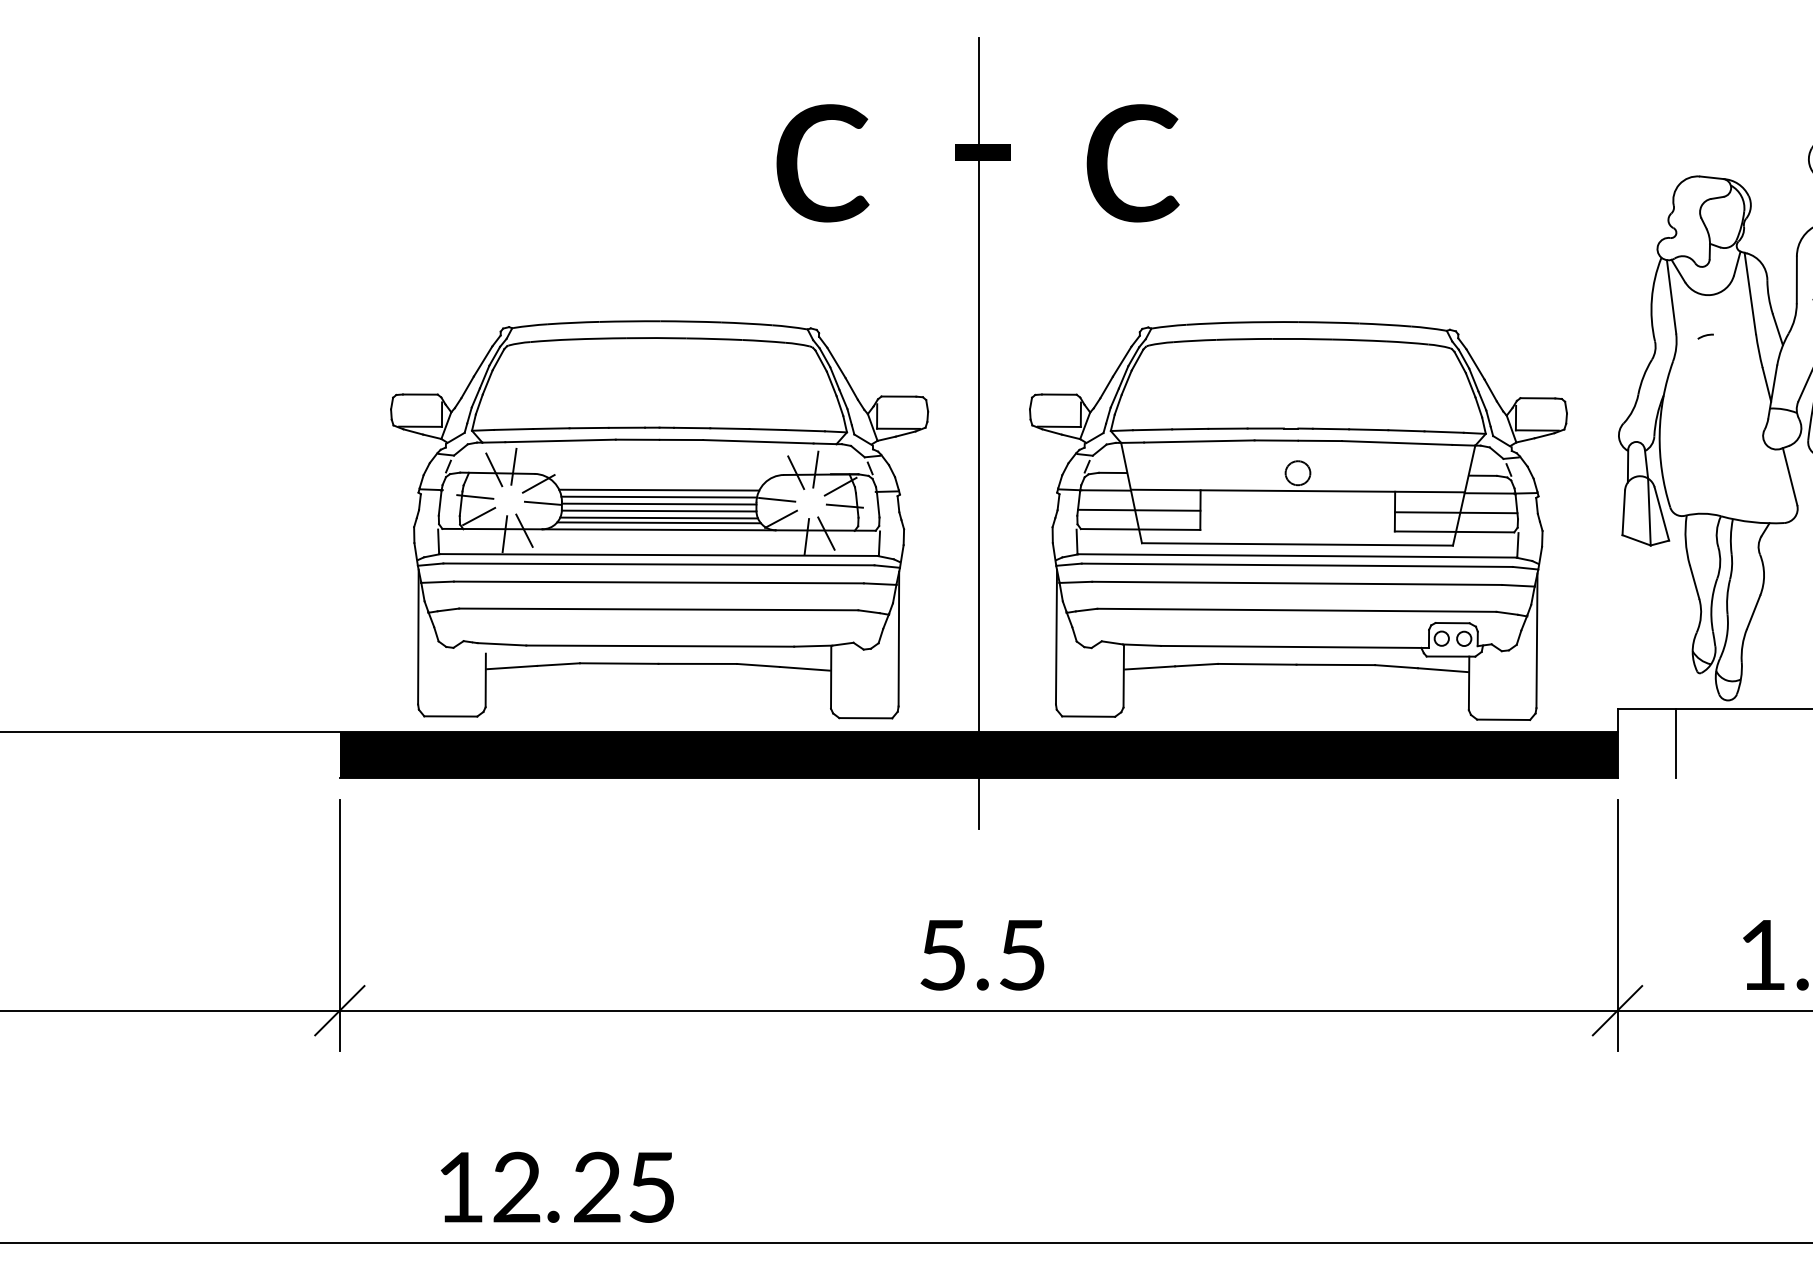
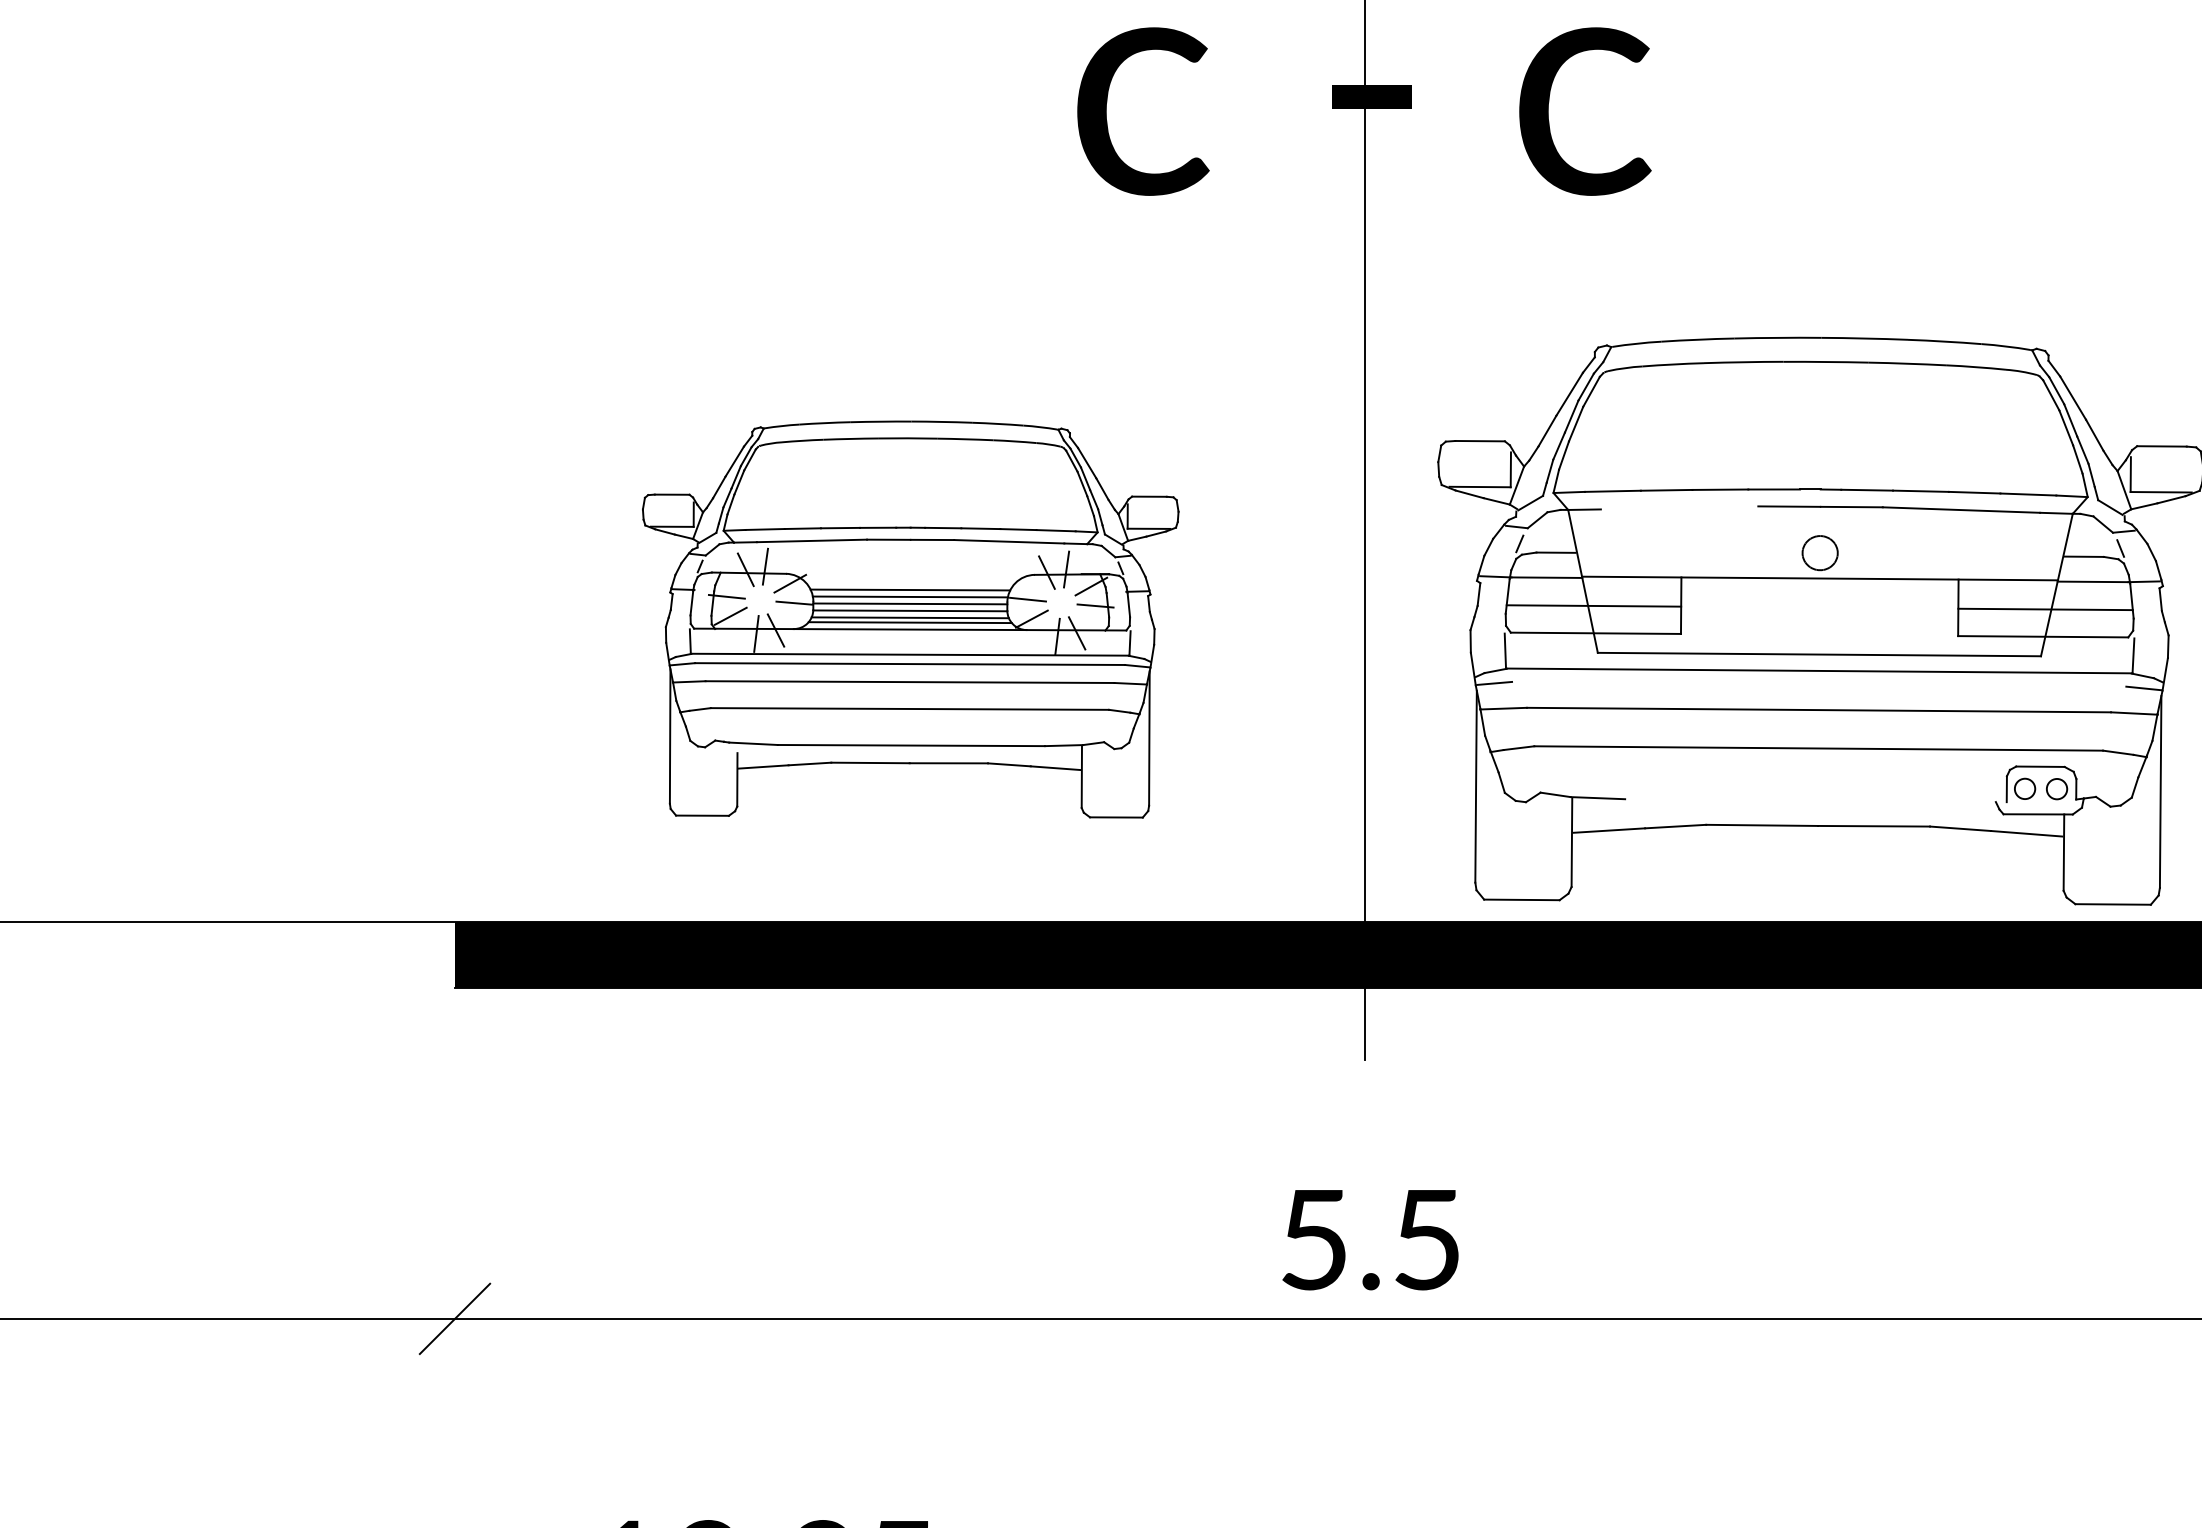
line: (1199, 441) -> (1679, 507), removed
part: (659, 519) -> (910, 619), size x0.7
line: (1296, 564) -> (1818, 683), removed
line: (1294, 646) -> (1815, 800), removed
line: (339, 925) -> (454, 1197), removed

